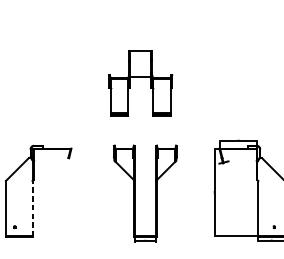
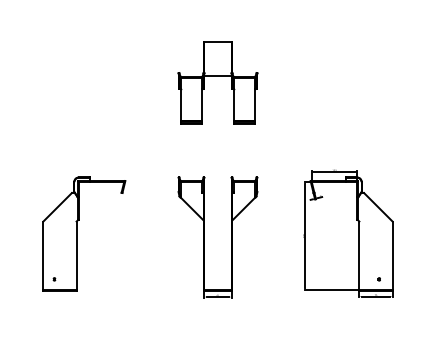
part: (140, 82) -> (217, 82), moved
line: (32, 208) -> (76, 256), dashed -> solid

